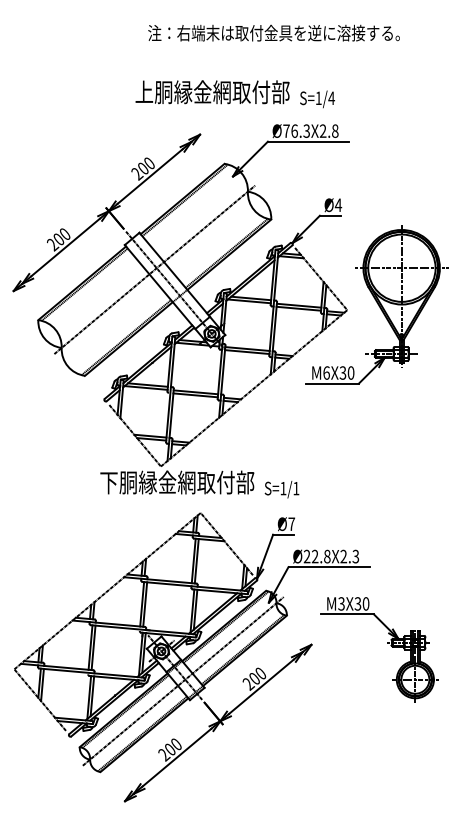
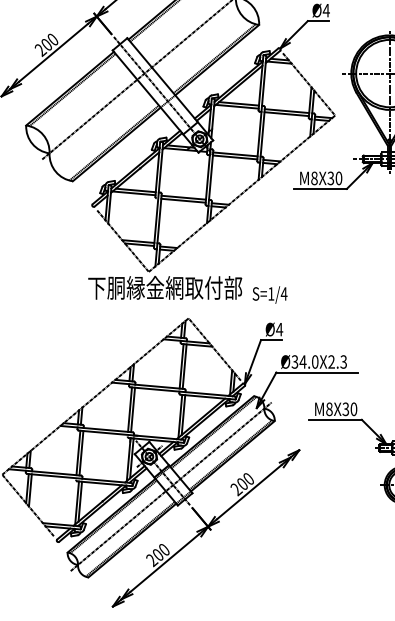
text: (326, 372) -> (314, 177), M6X30 -> M8X30
text: (296, 488) -> (284, 293), S=1/1 -> S=1/4
text: (291, 523) -> (279, 328), Ø7 -> Ø4
text: (316, 556) -> (304, 361), Ø22.8X2.3 -> Ø34.0X2.3
text: (341, 603) -> (329, 408), M3X30 -> M8X30

